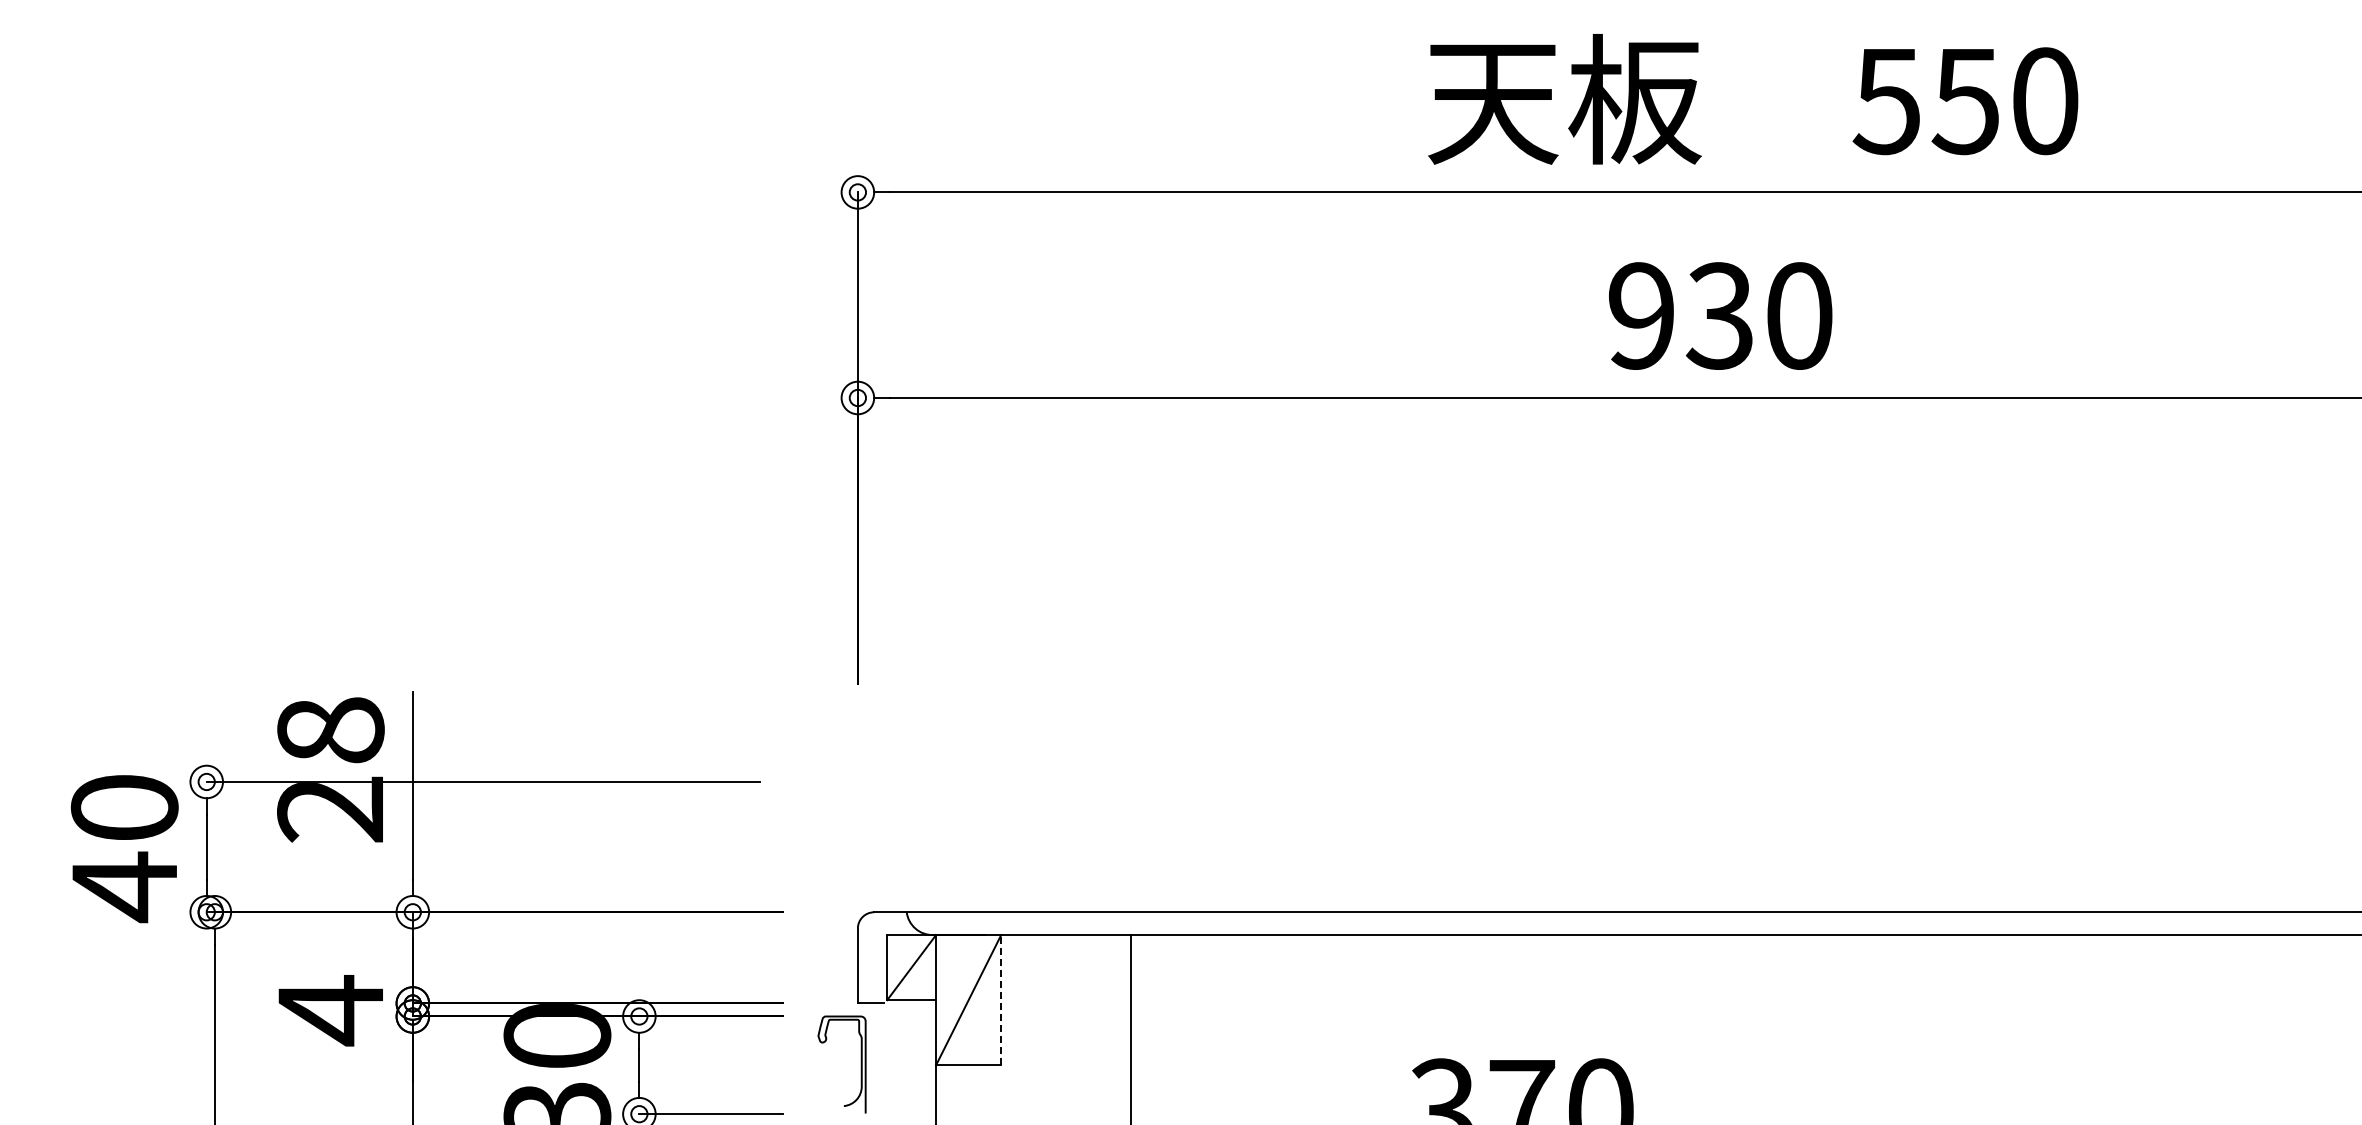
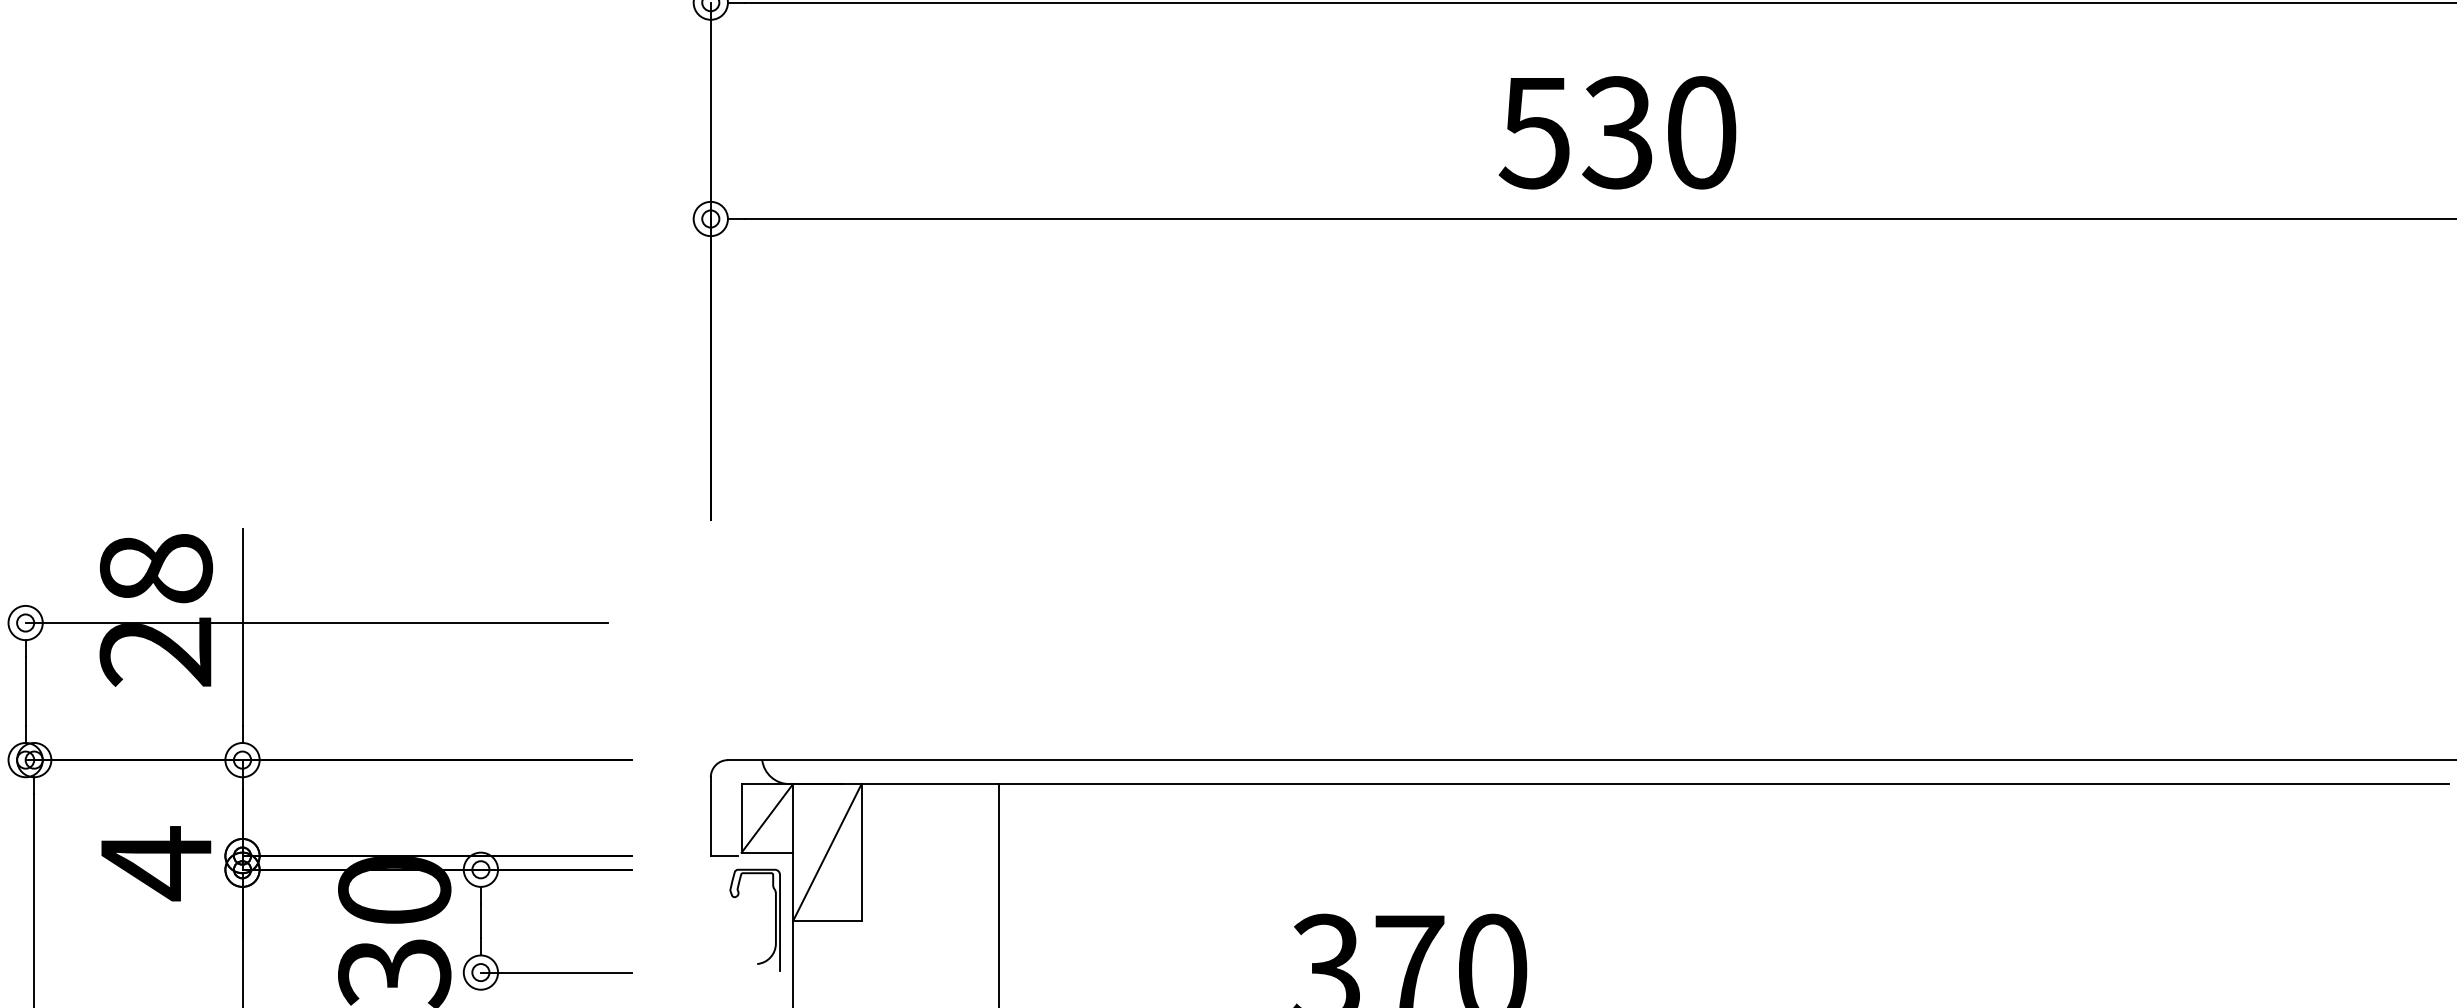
text: (1639, 315) -> (1533, 132), 930 -> 530
line: (1001, 999) -> (861, 851), dashed -> solid
part: (860, 1064) -> (774, 920), moved

